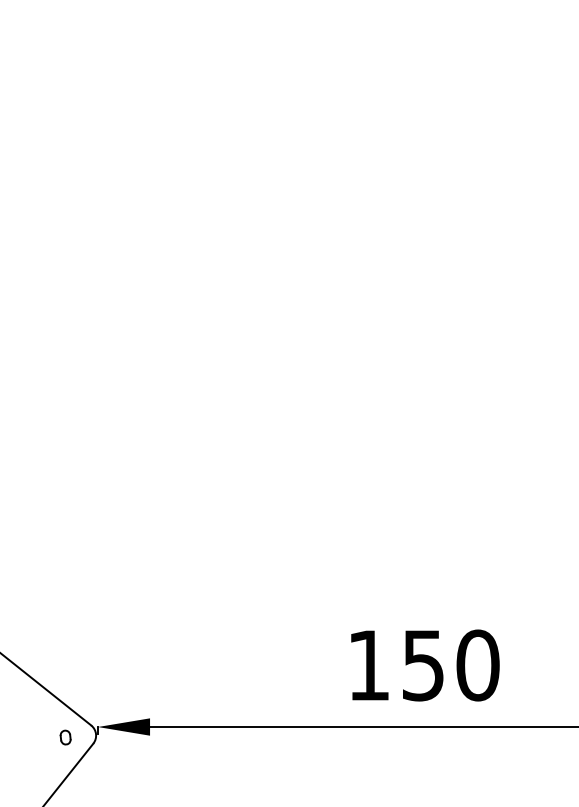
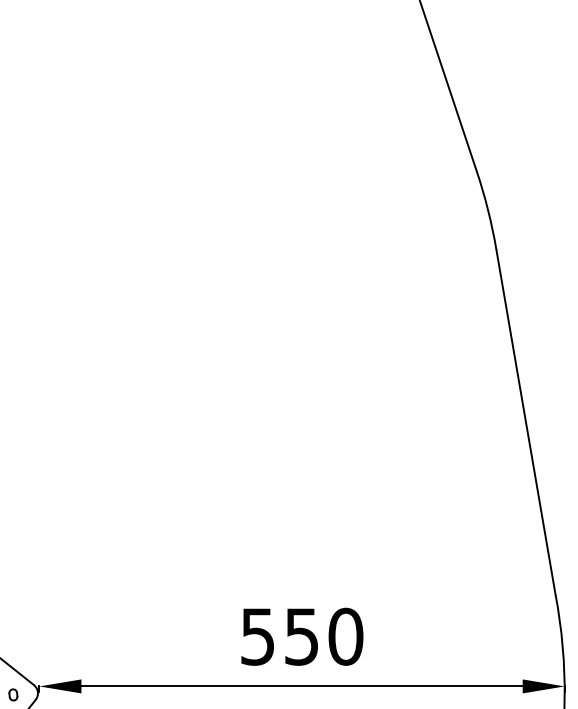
text: (368, 665) -> (257, 636), 150 -> 550

